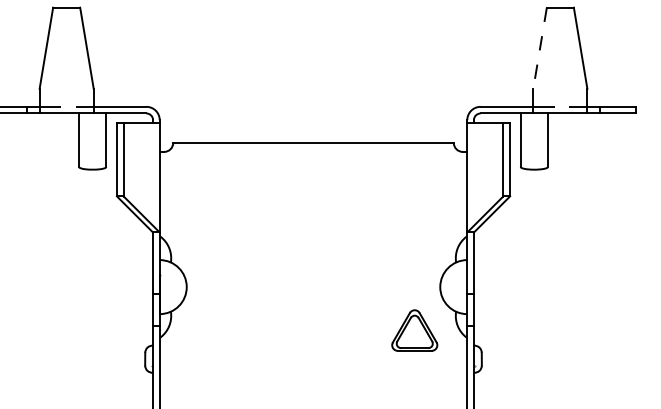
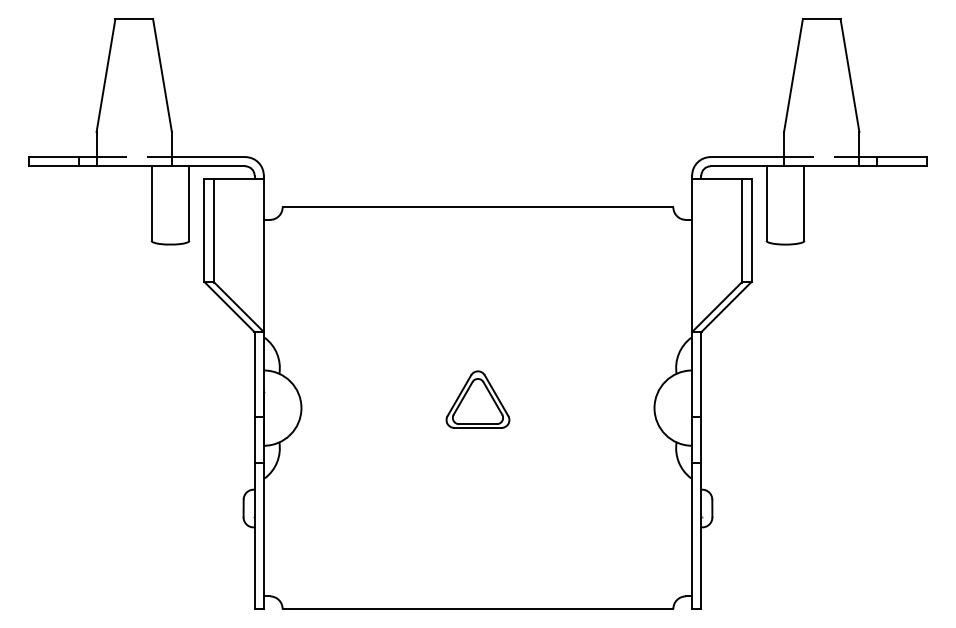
line: (540, 48) -> (793, 76), dashed -> solid
part: (414, 330) -> (477, 399), moved

